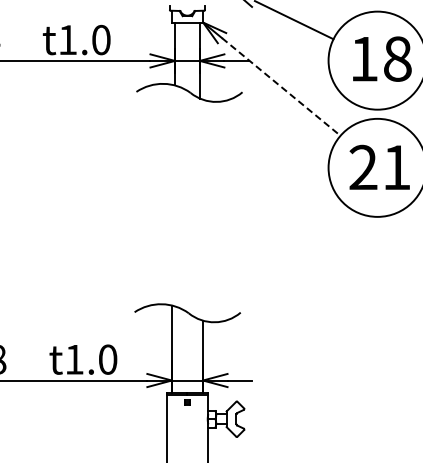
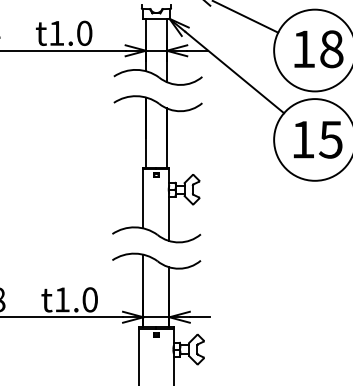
line: (281, 86) -> (234, 72), dashed -> solid
text: (379, 167) -> (316, 139), 21 -> 15
part: (188, 202) -> (157, 168), added

